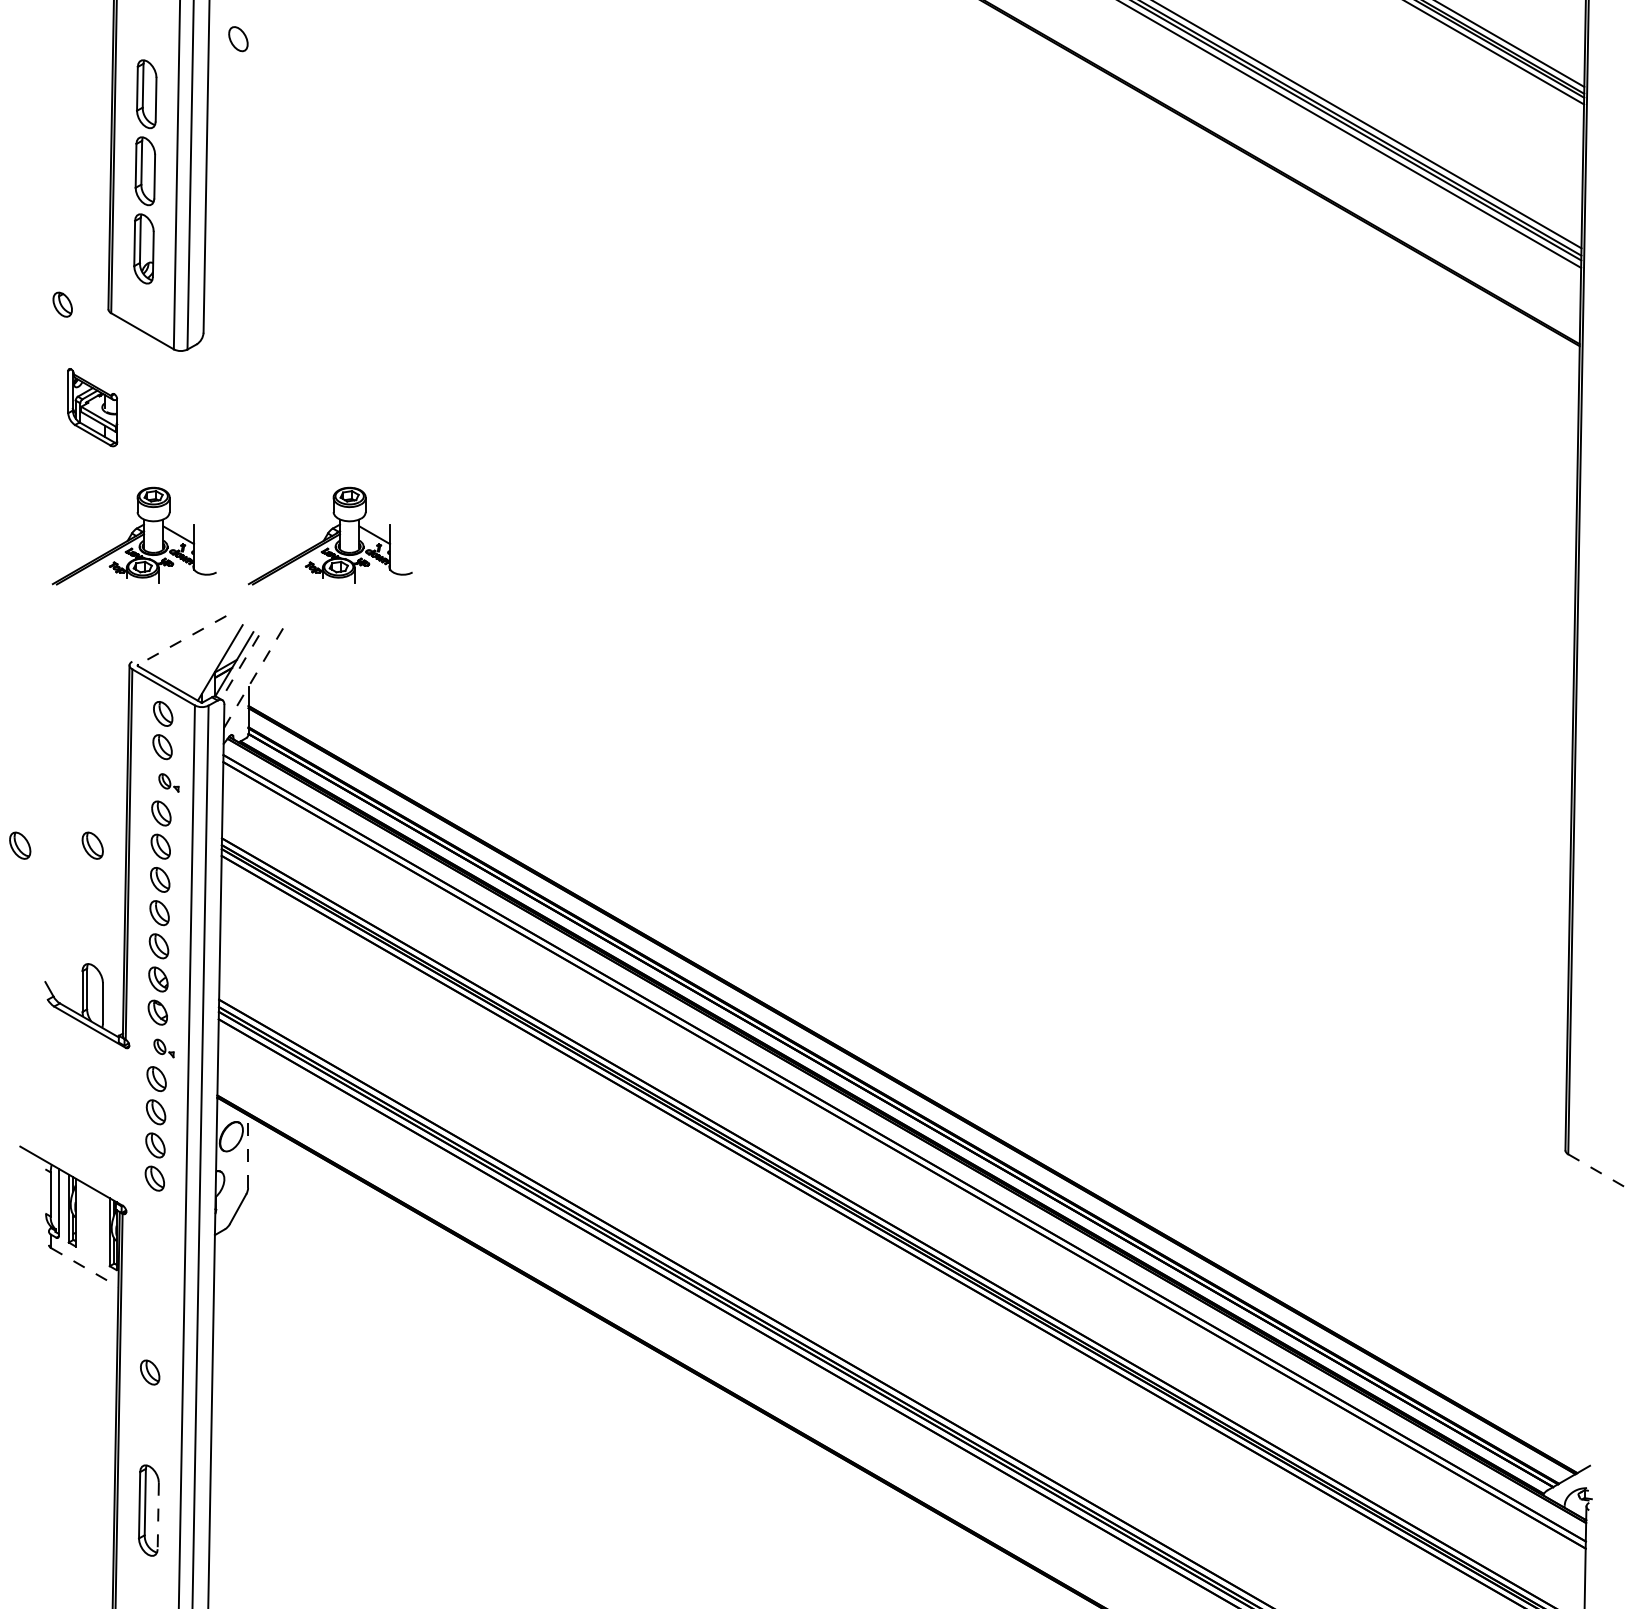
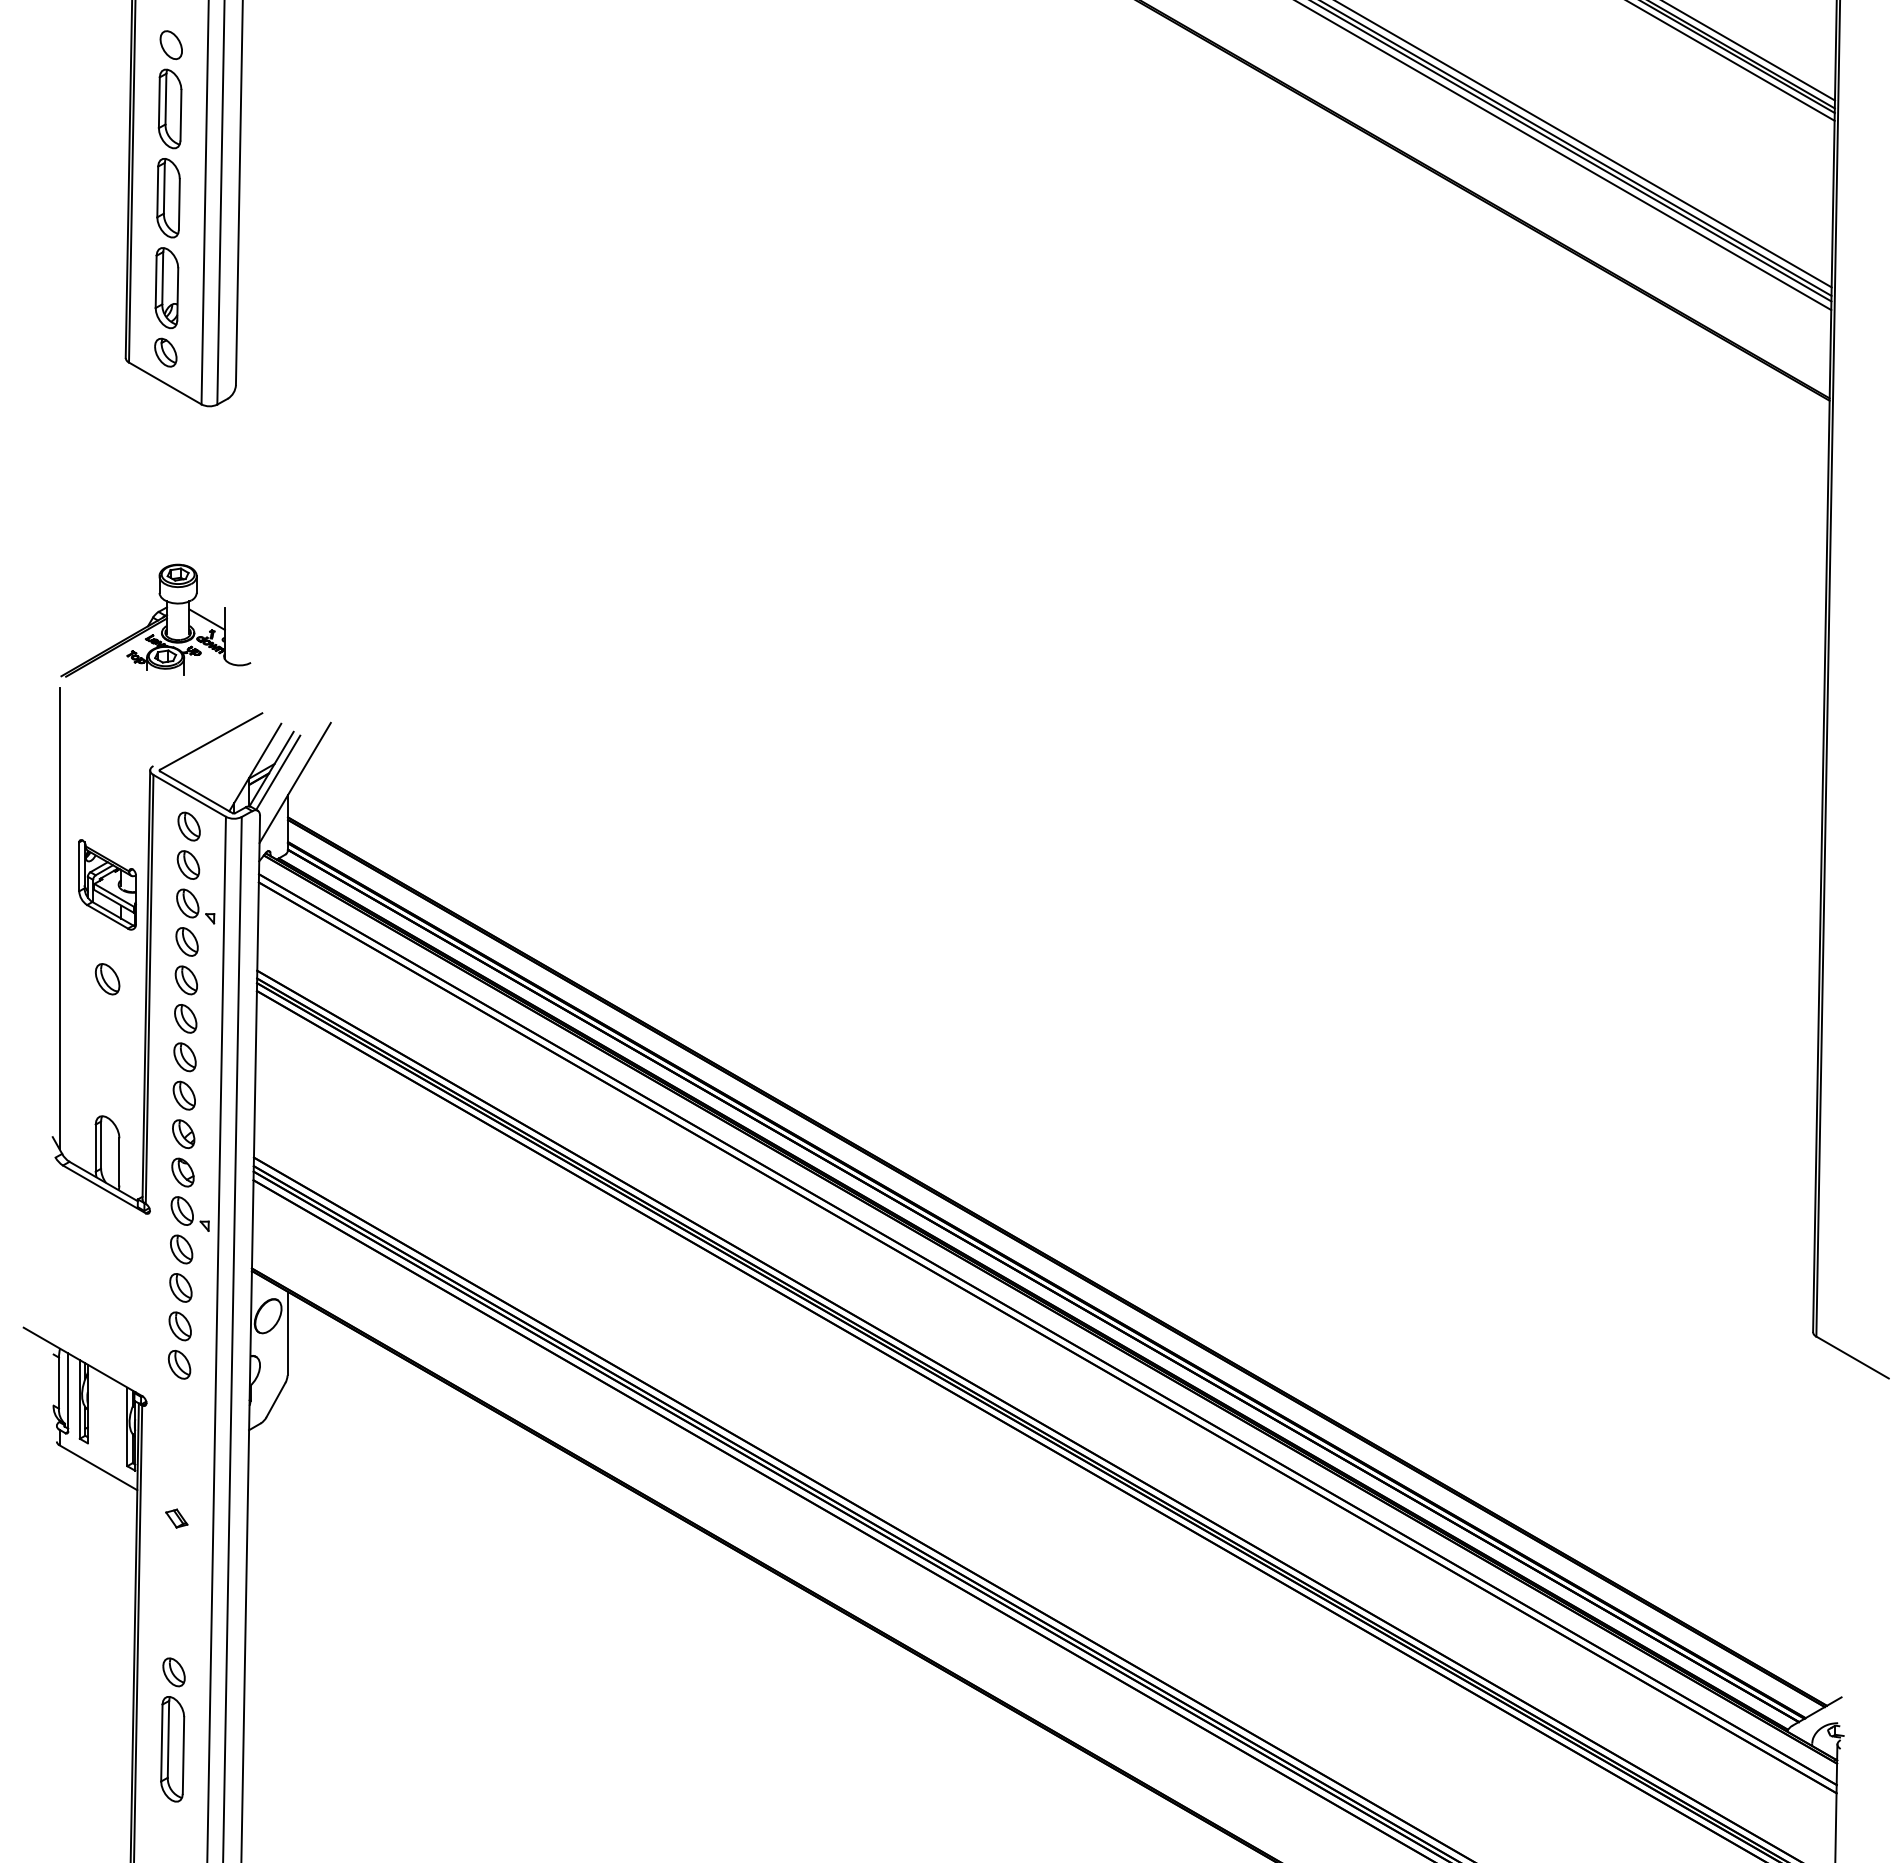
part: (237, 39) -> (170, 45), moved
part: (62, 304) -> (165, 352), moved
part: (92, 407) -> (107, 884), moved
part: (330, 535) -> (382, 620), removed
line: (181, 640) -> (210, 741), dashed -> solid
line: (240, 668) -> (278, 773), dashed -> solid
line: (254, 675) -> (295, 782), dashed -> solid
part: (168, 782) -> (195, 906), size x1.67
line: (51, 793) -> (59, 918), added
part: (20, 845) -> (23, 979), removed
part: (163, 1048) -> (189, 1213), size x1.67
line: (248, 1151) -> (287, 1333), dashed -> solid
line: (1599, 1172) -> (1852, 1357), dashed -> solid
line: (84, 1267) -> (98, 1467), dashed -> solid
part: (152, 1311) -> (176, 1518), added
part: (149, 1372) -> (173, 1672), moved
line: (158, 1516) -> (183, 1756), dashed -> solid

